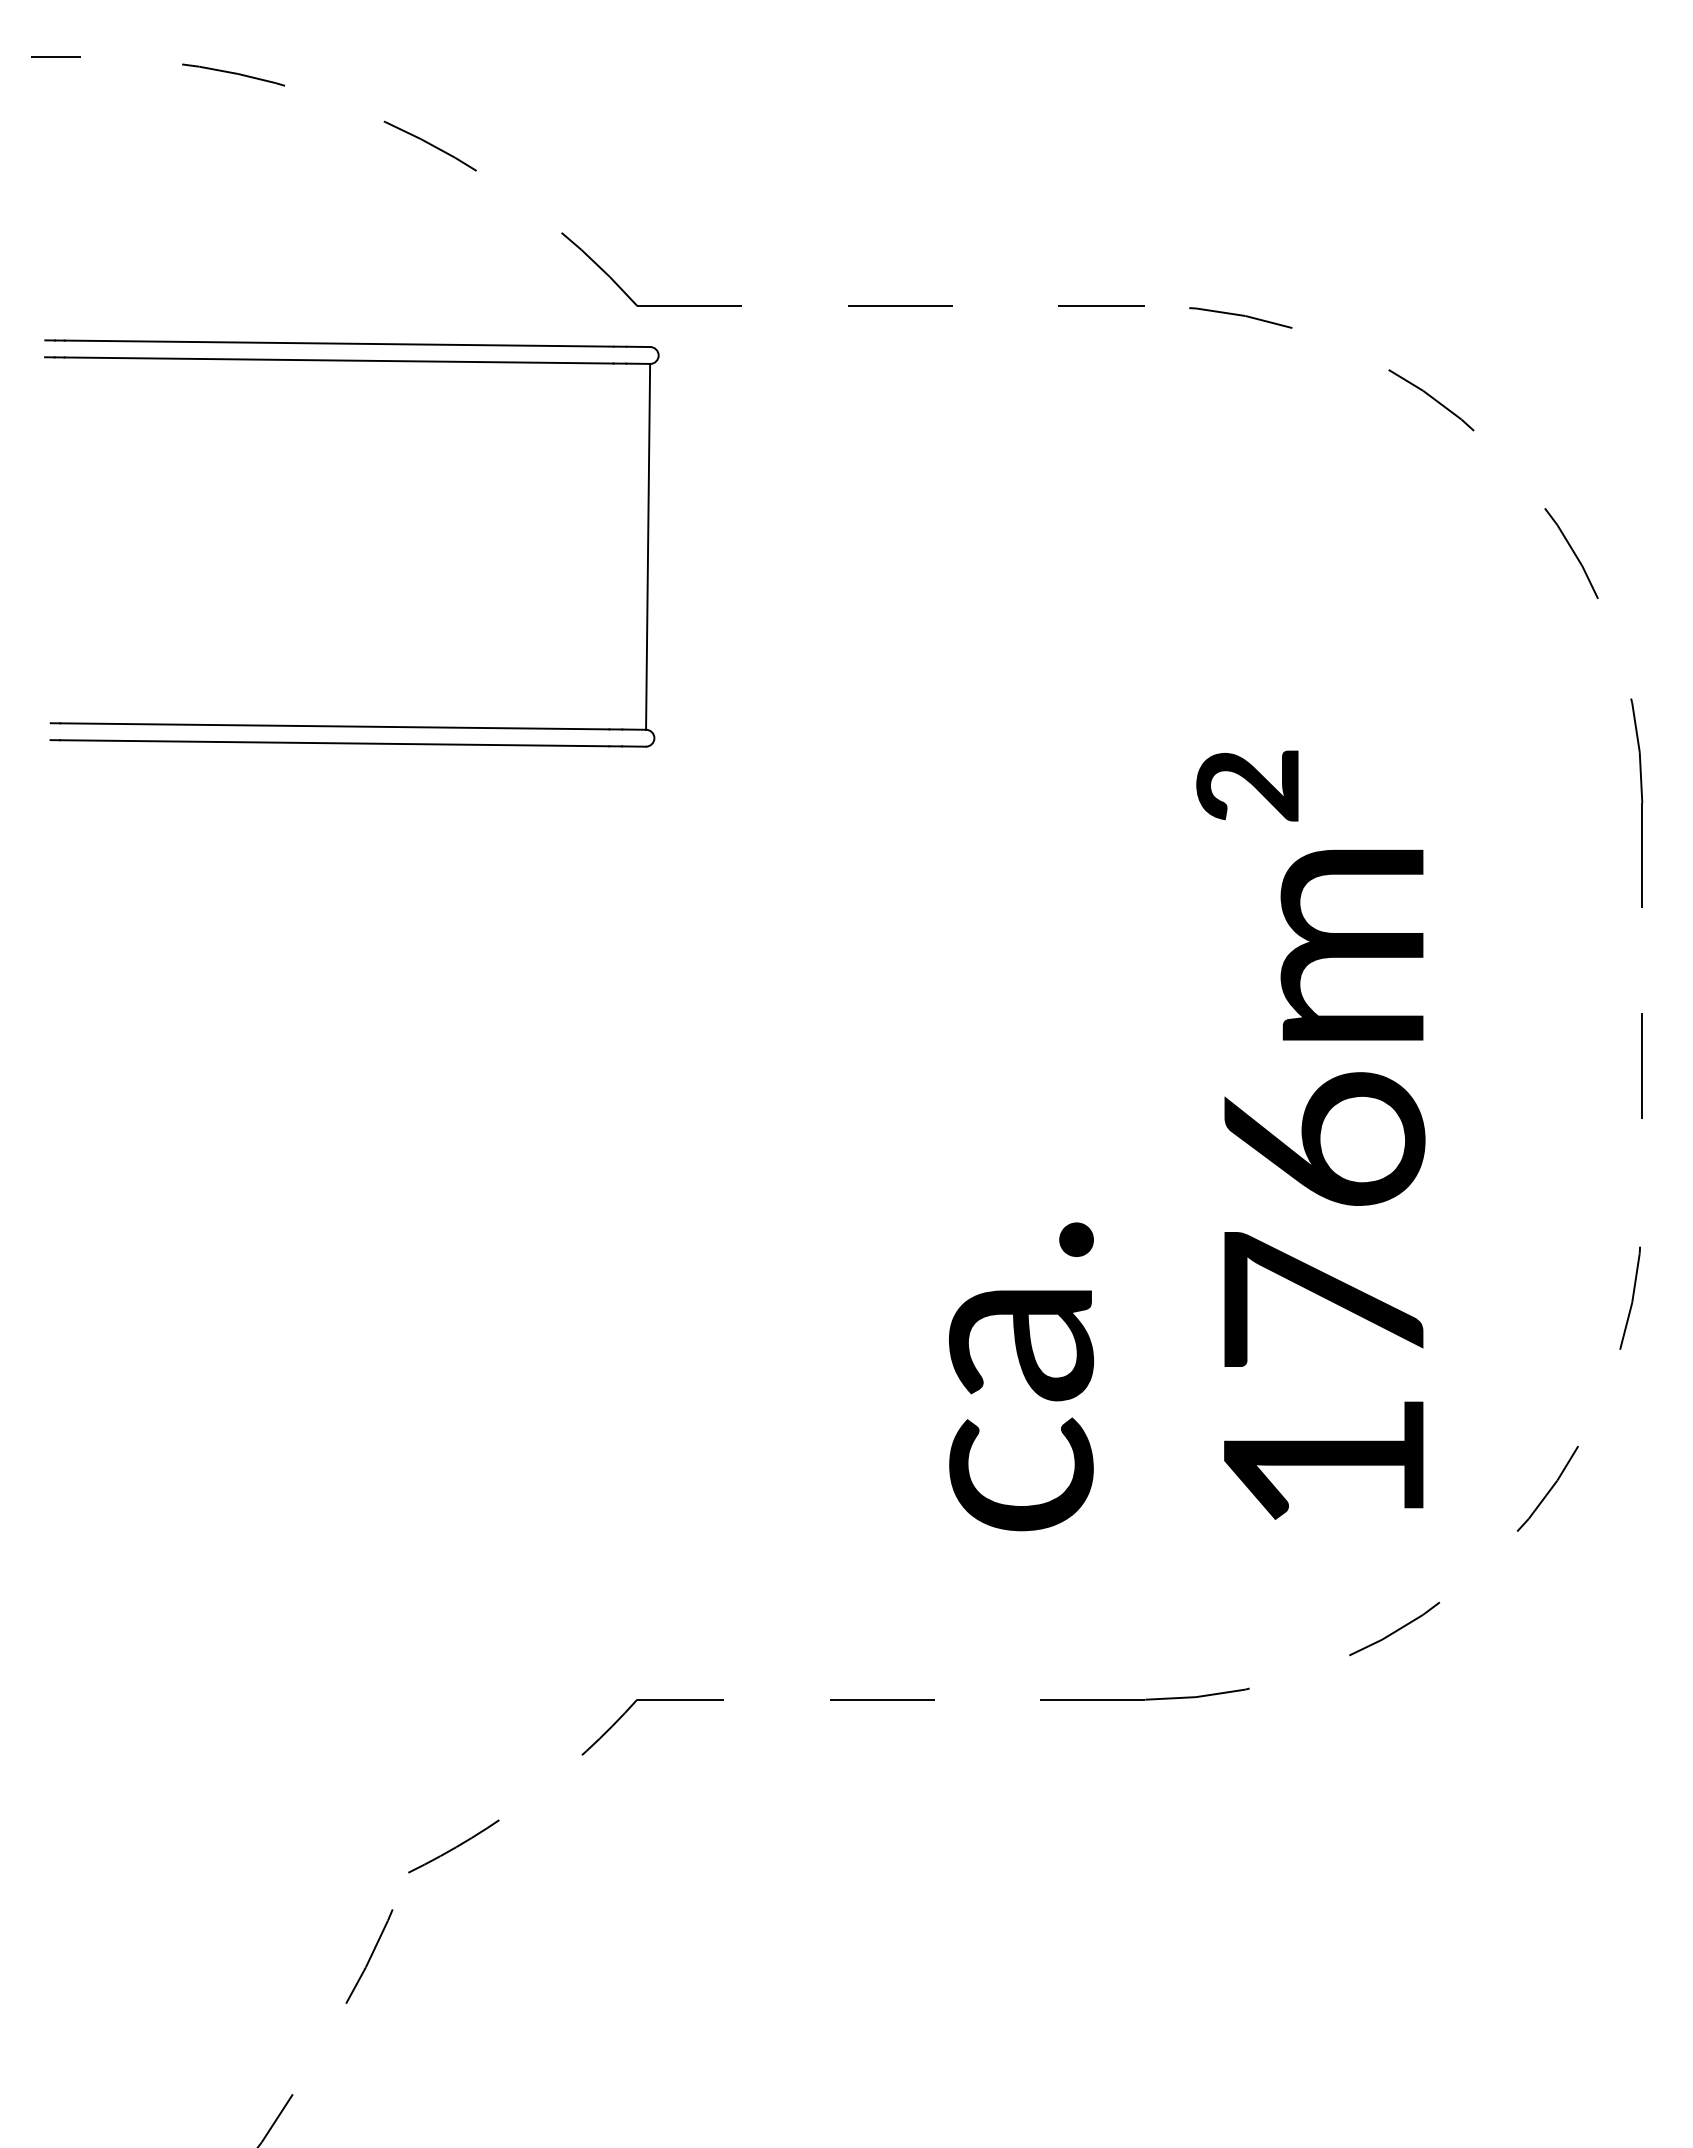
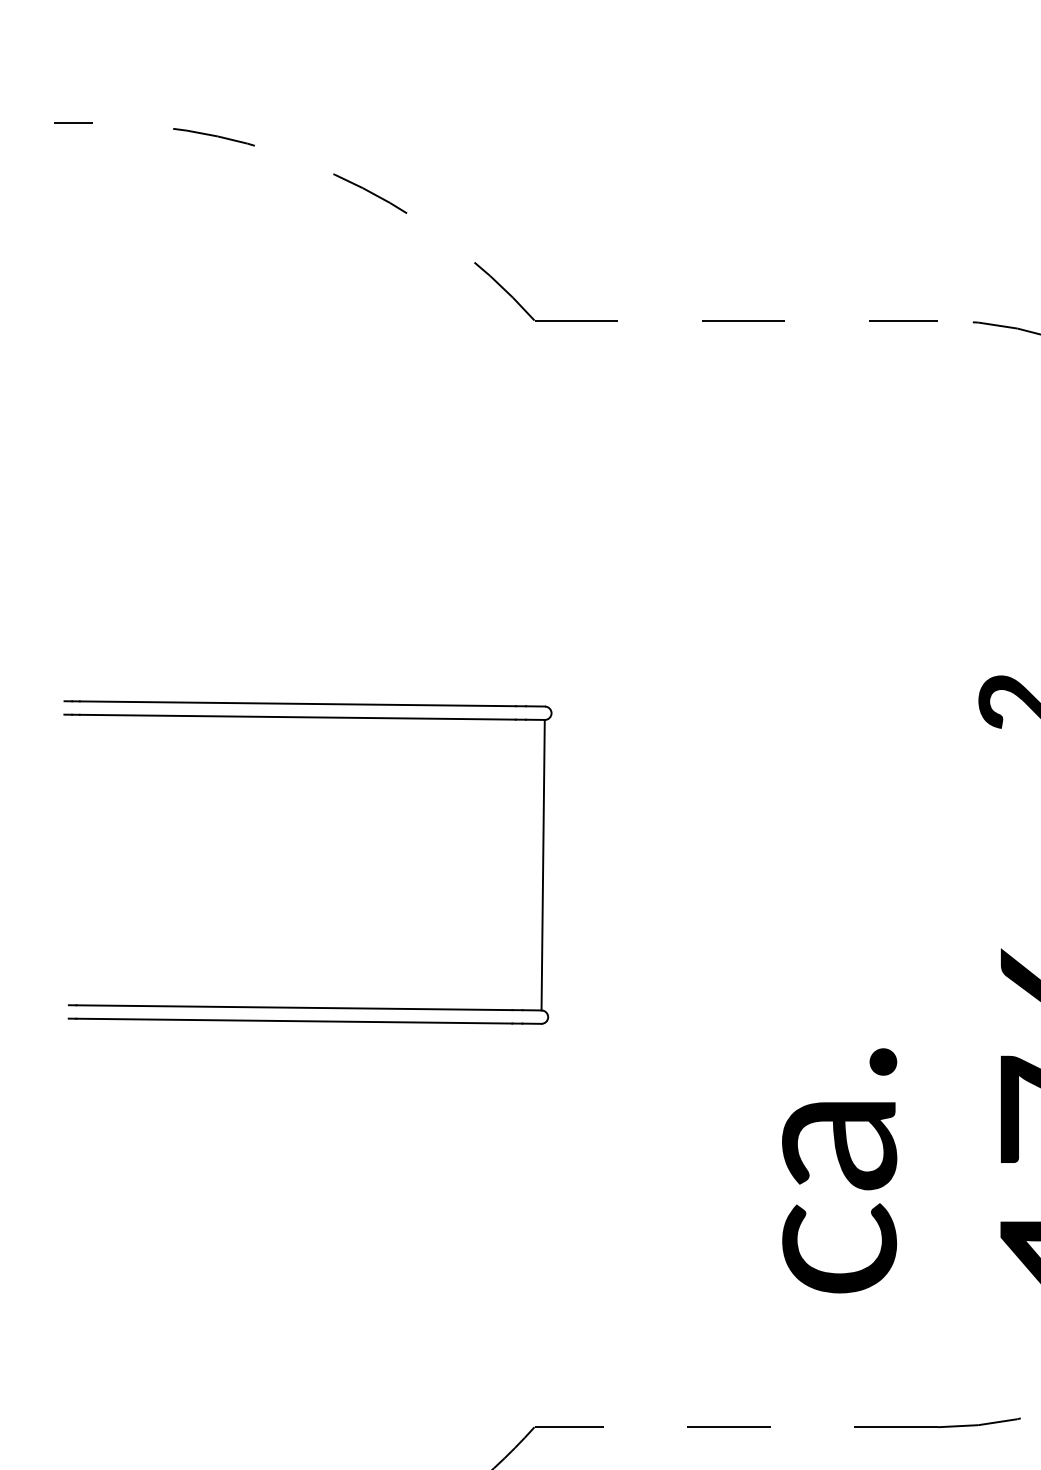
part: (351, 361) -> (307, 718), moved

